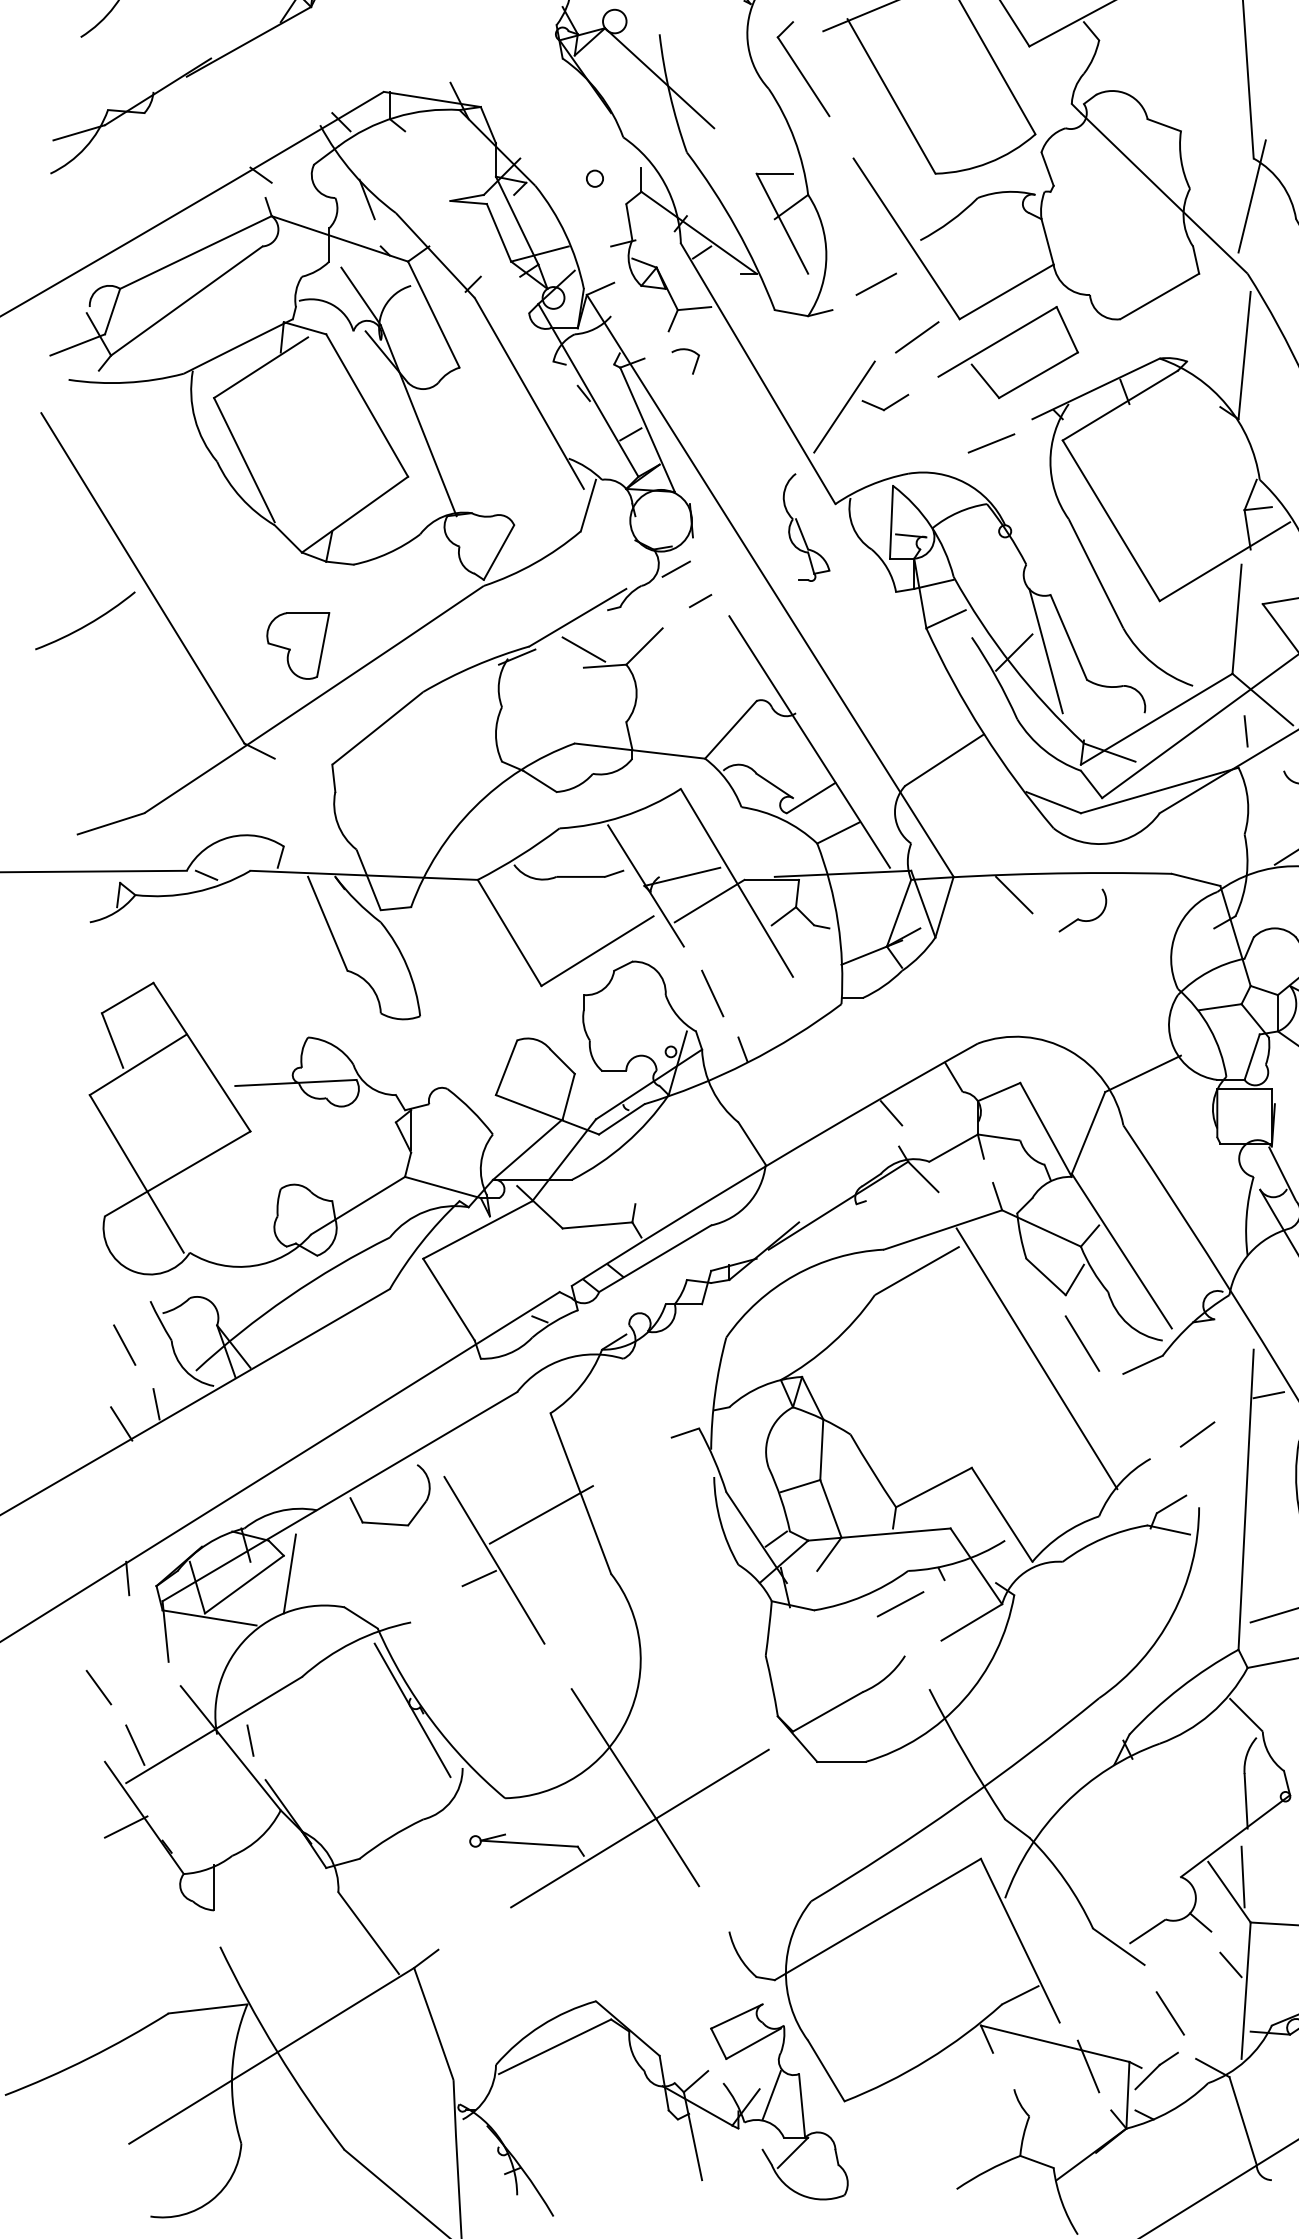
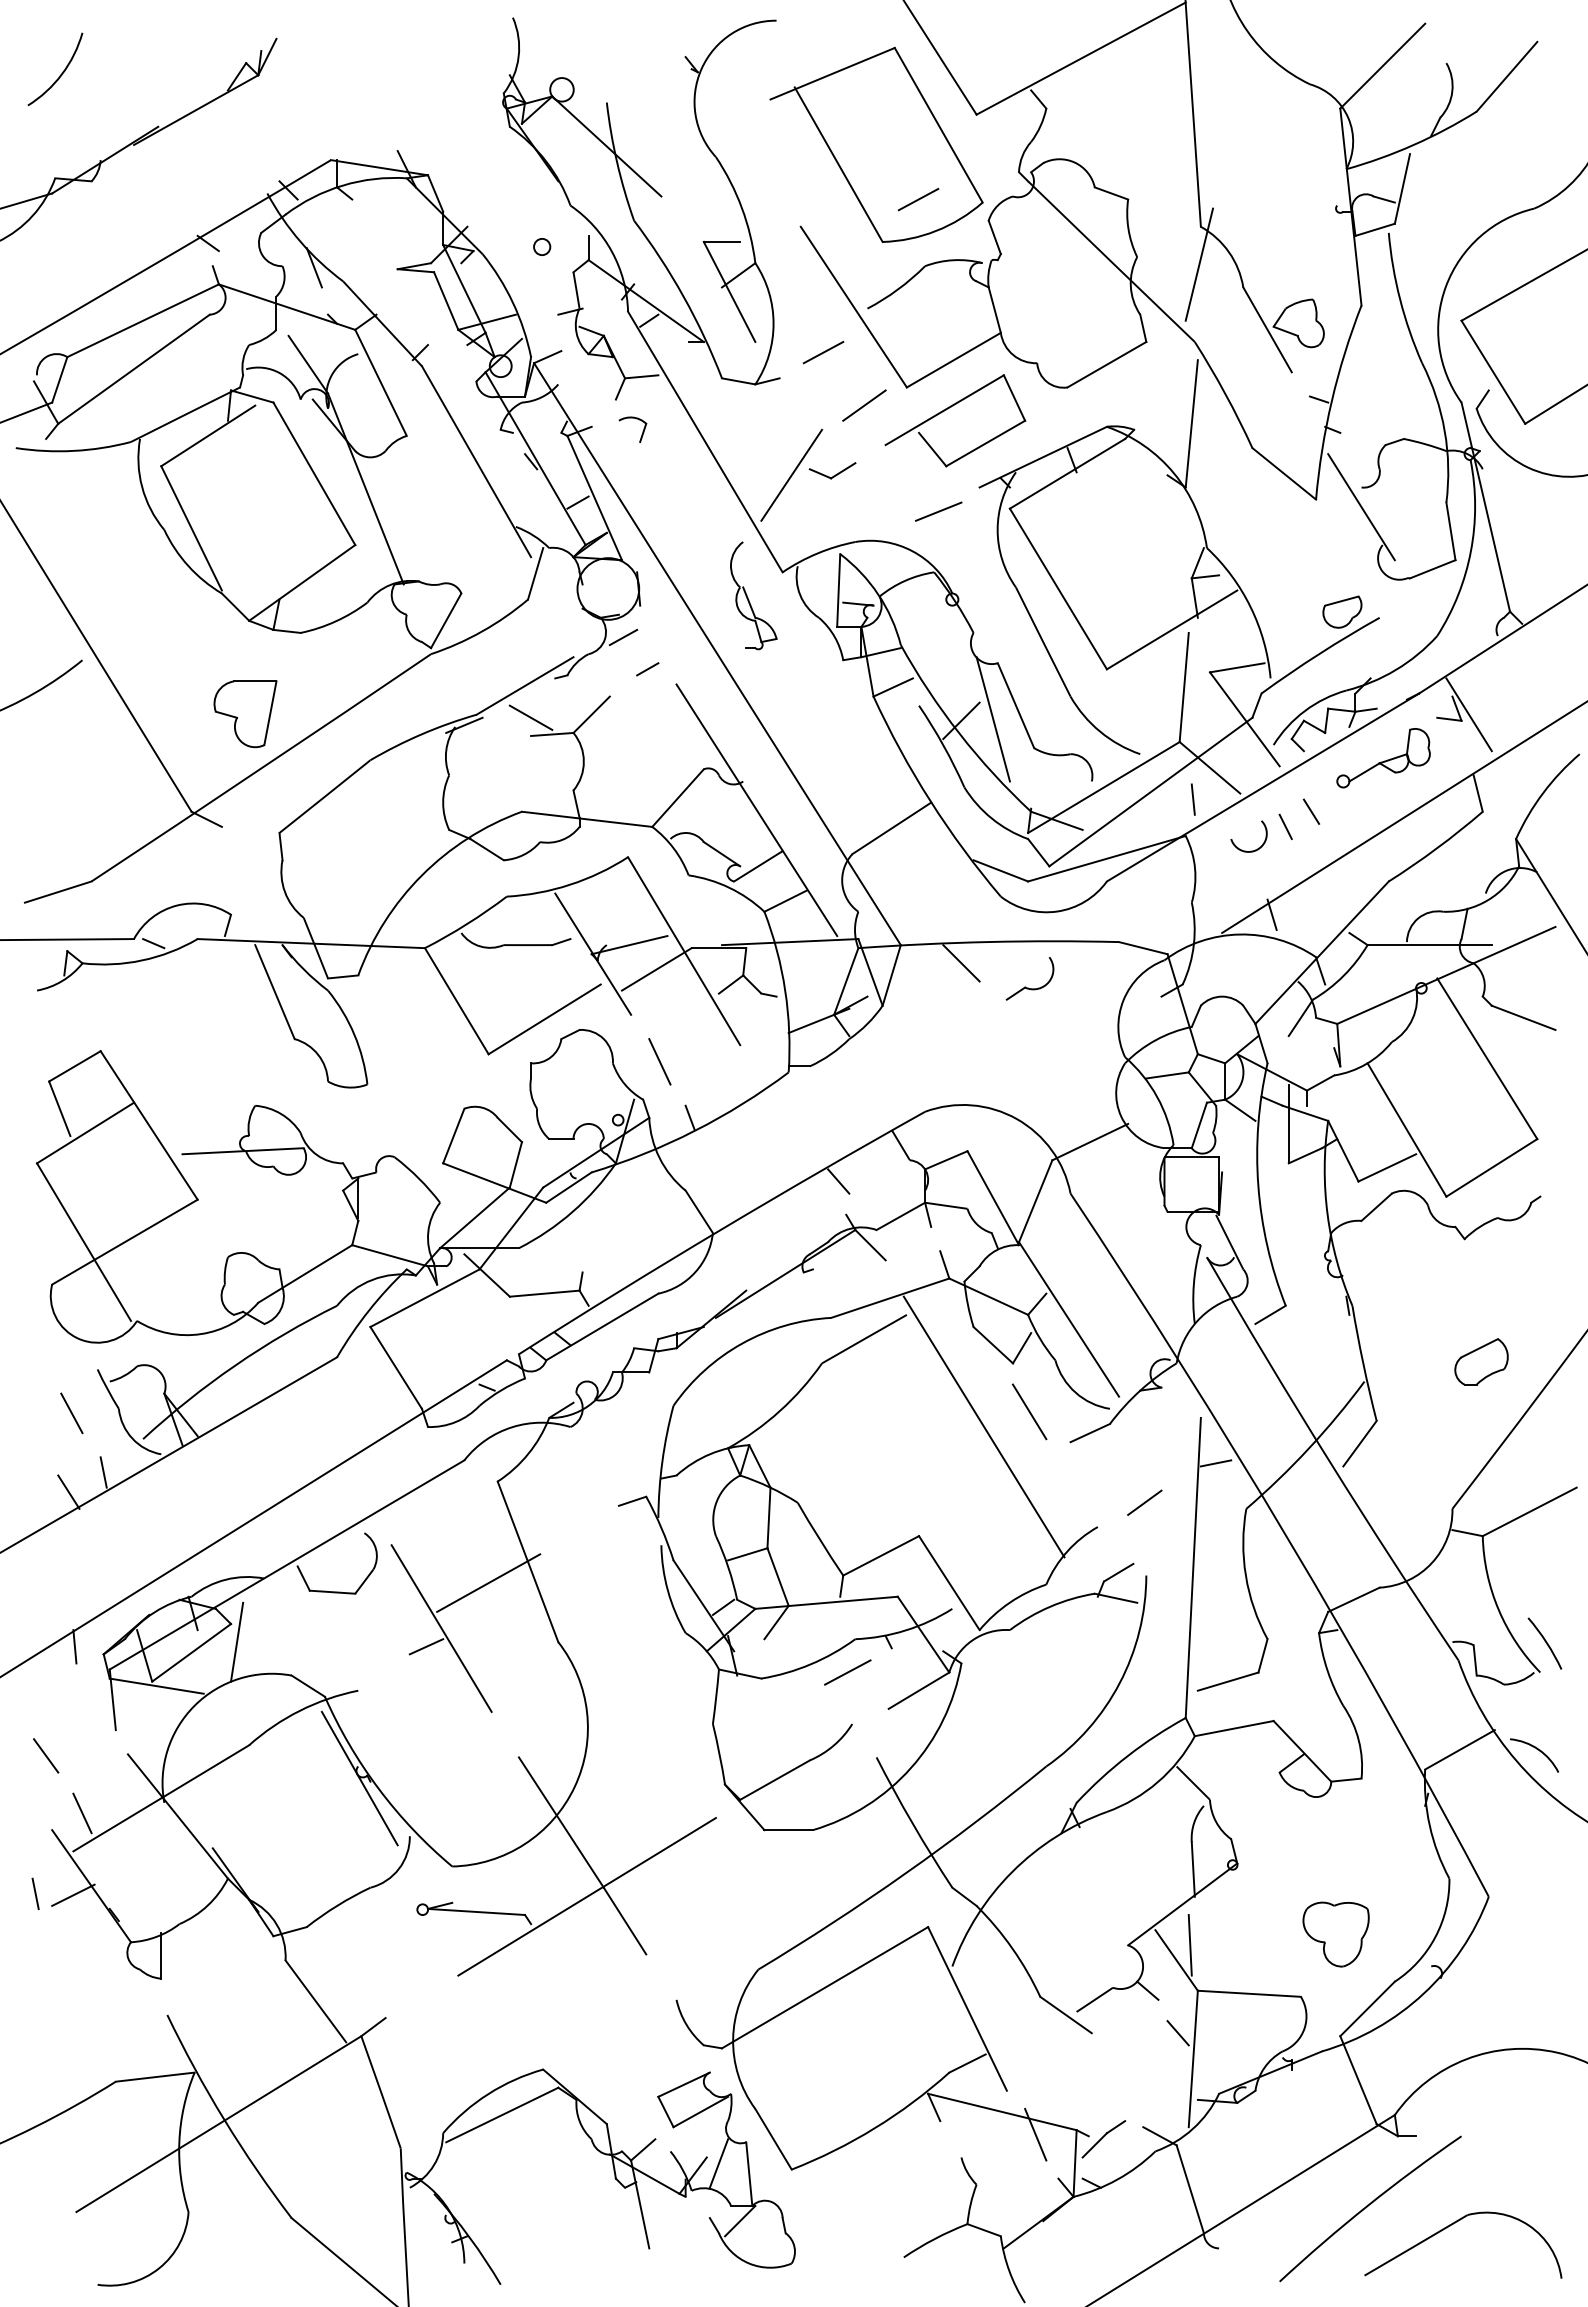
part: (803, 69) -> (750, 137), removed
line: (971, 131) -> (918, 199), added
line: (250, 1740) -> (35, 1893), moved
line: (1170, 2013) -> (1117, 2081), removed

